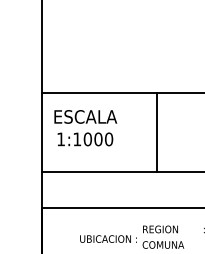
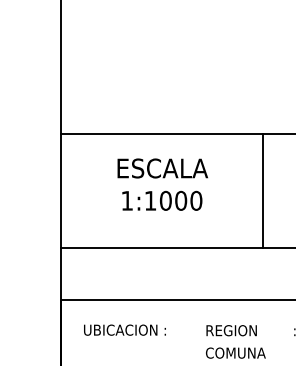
text: (85, 128) -> (162, 185), moved
line: (157, 132) -> (263, 190), moved
text: (108, 238) -> (124, 329), moved

